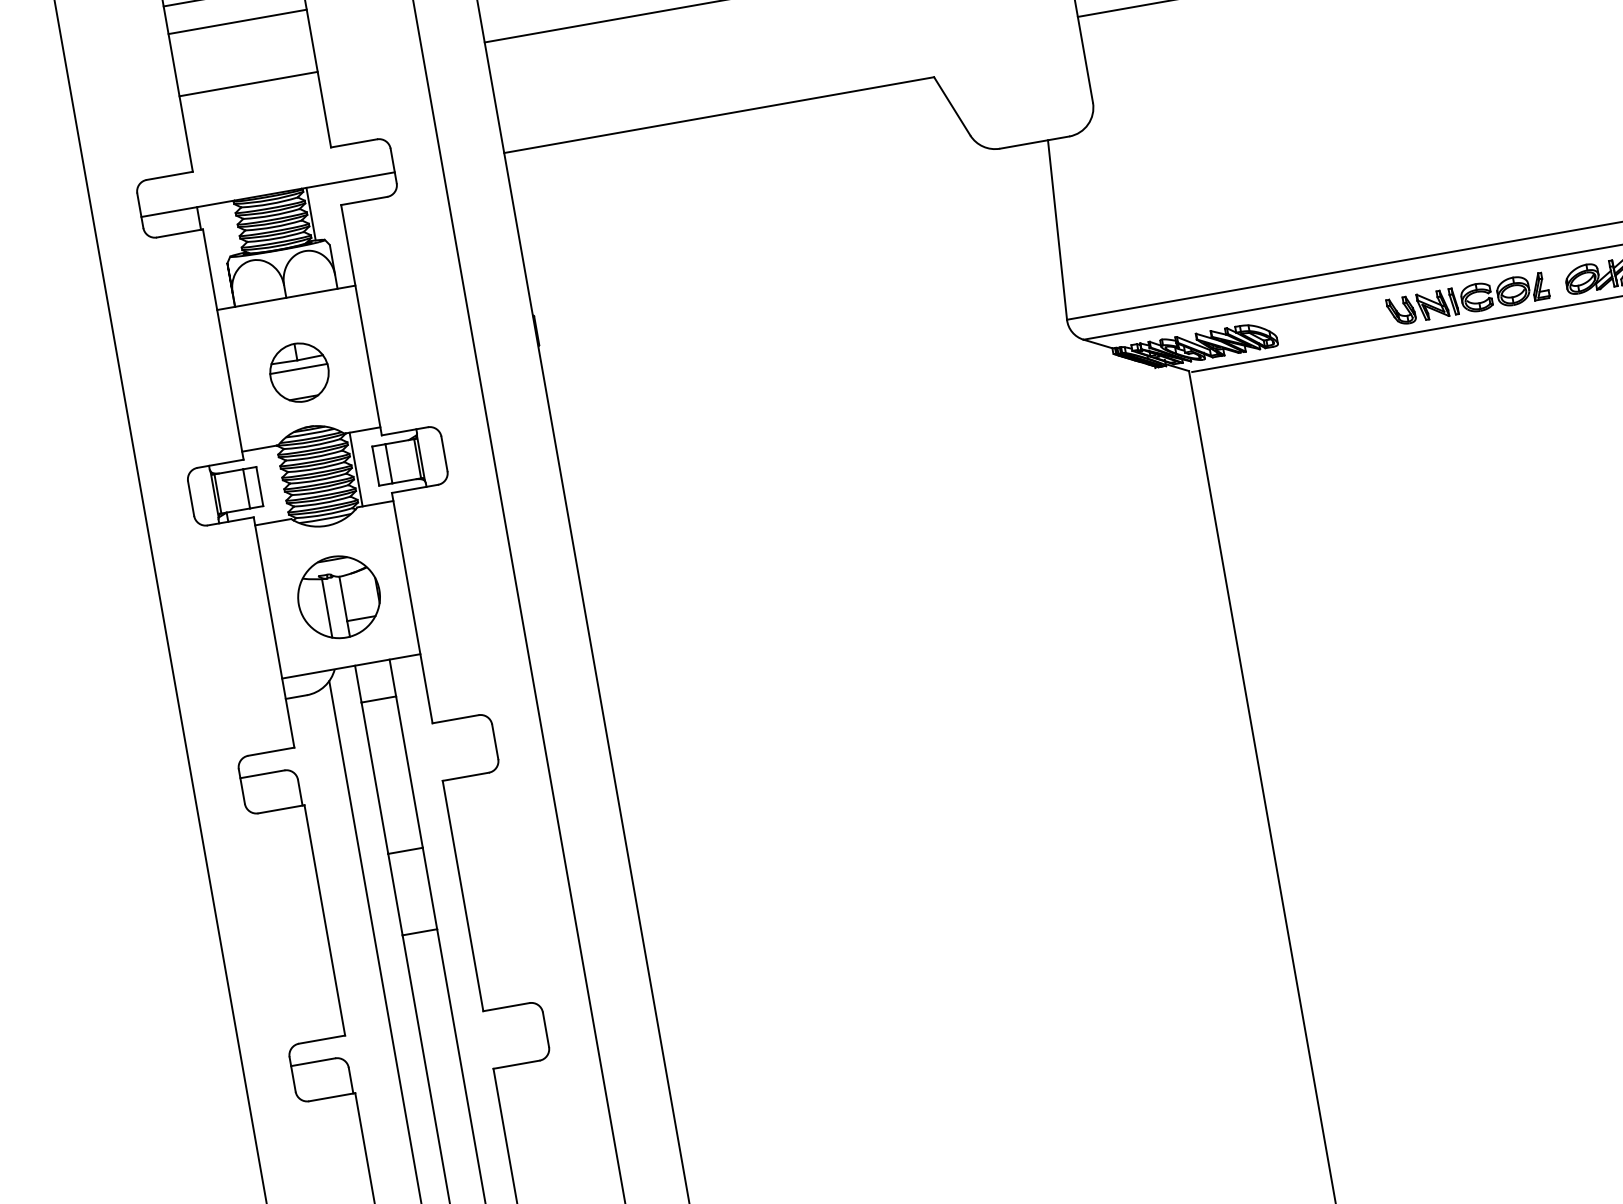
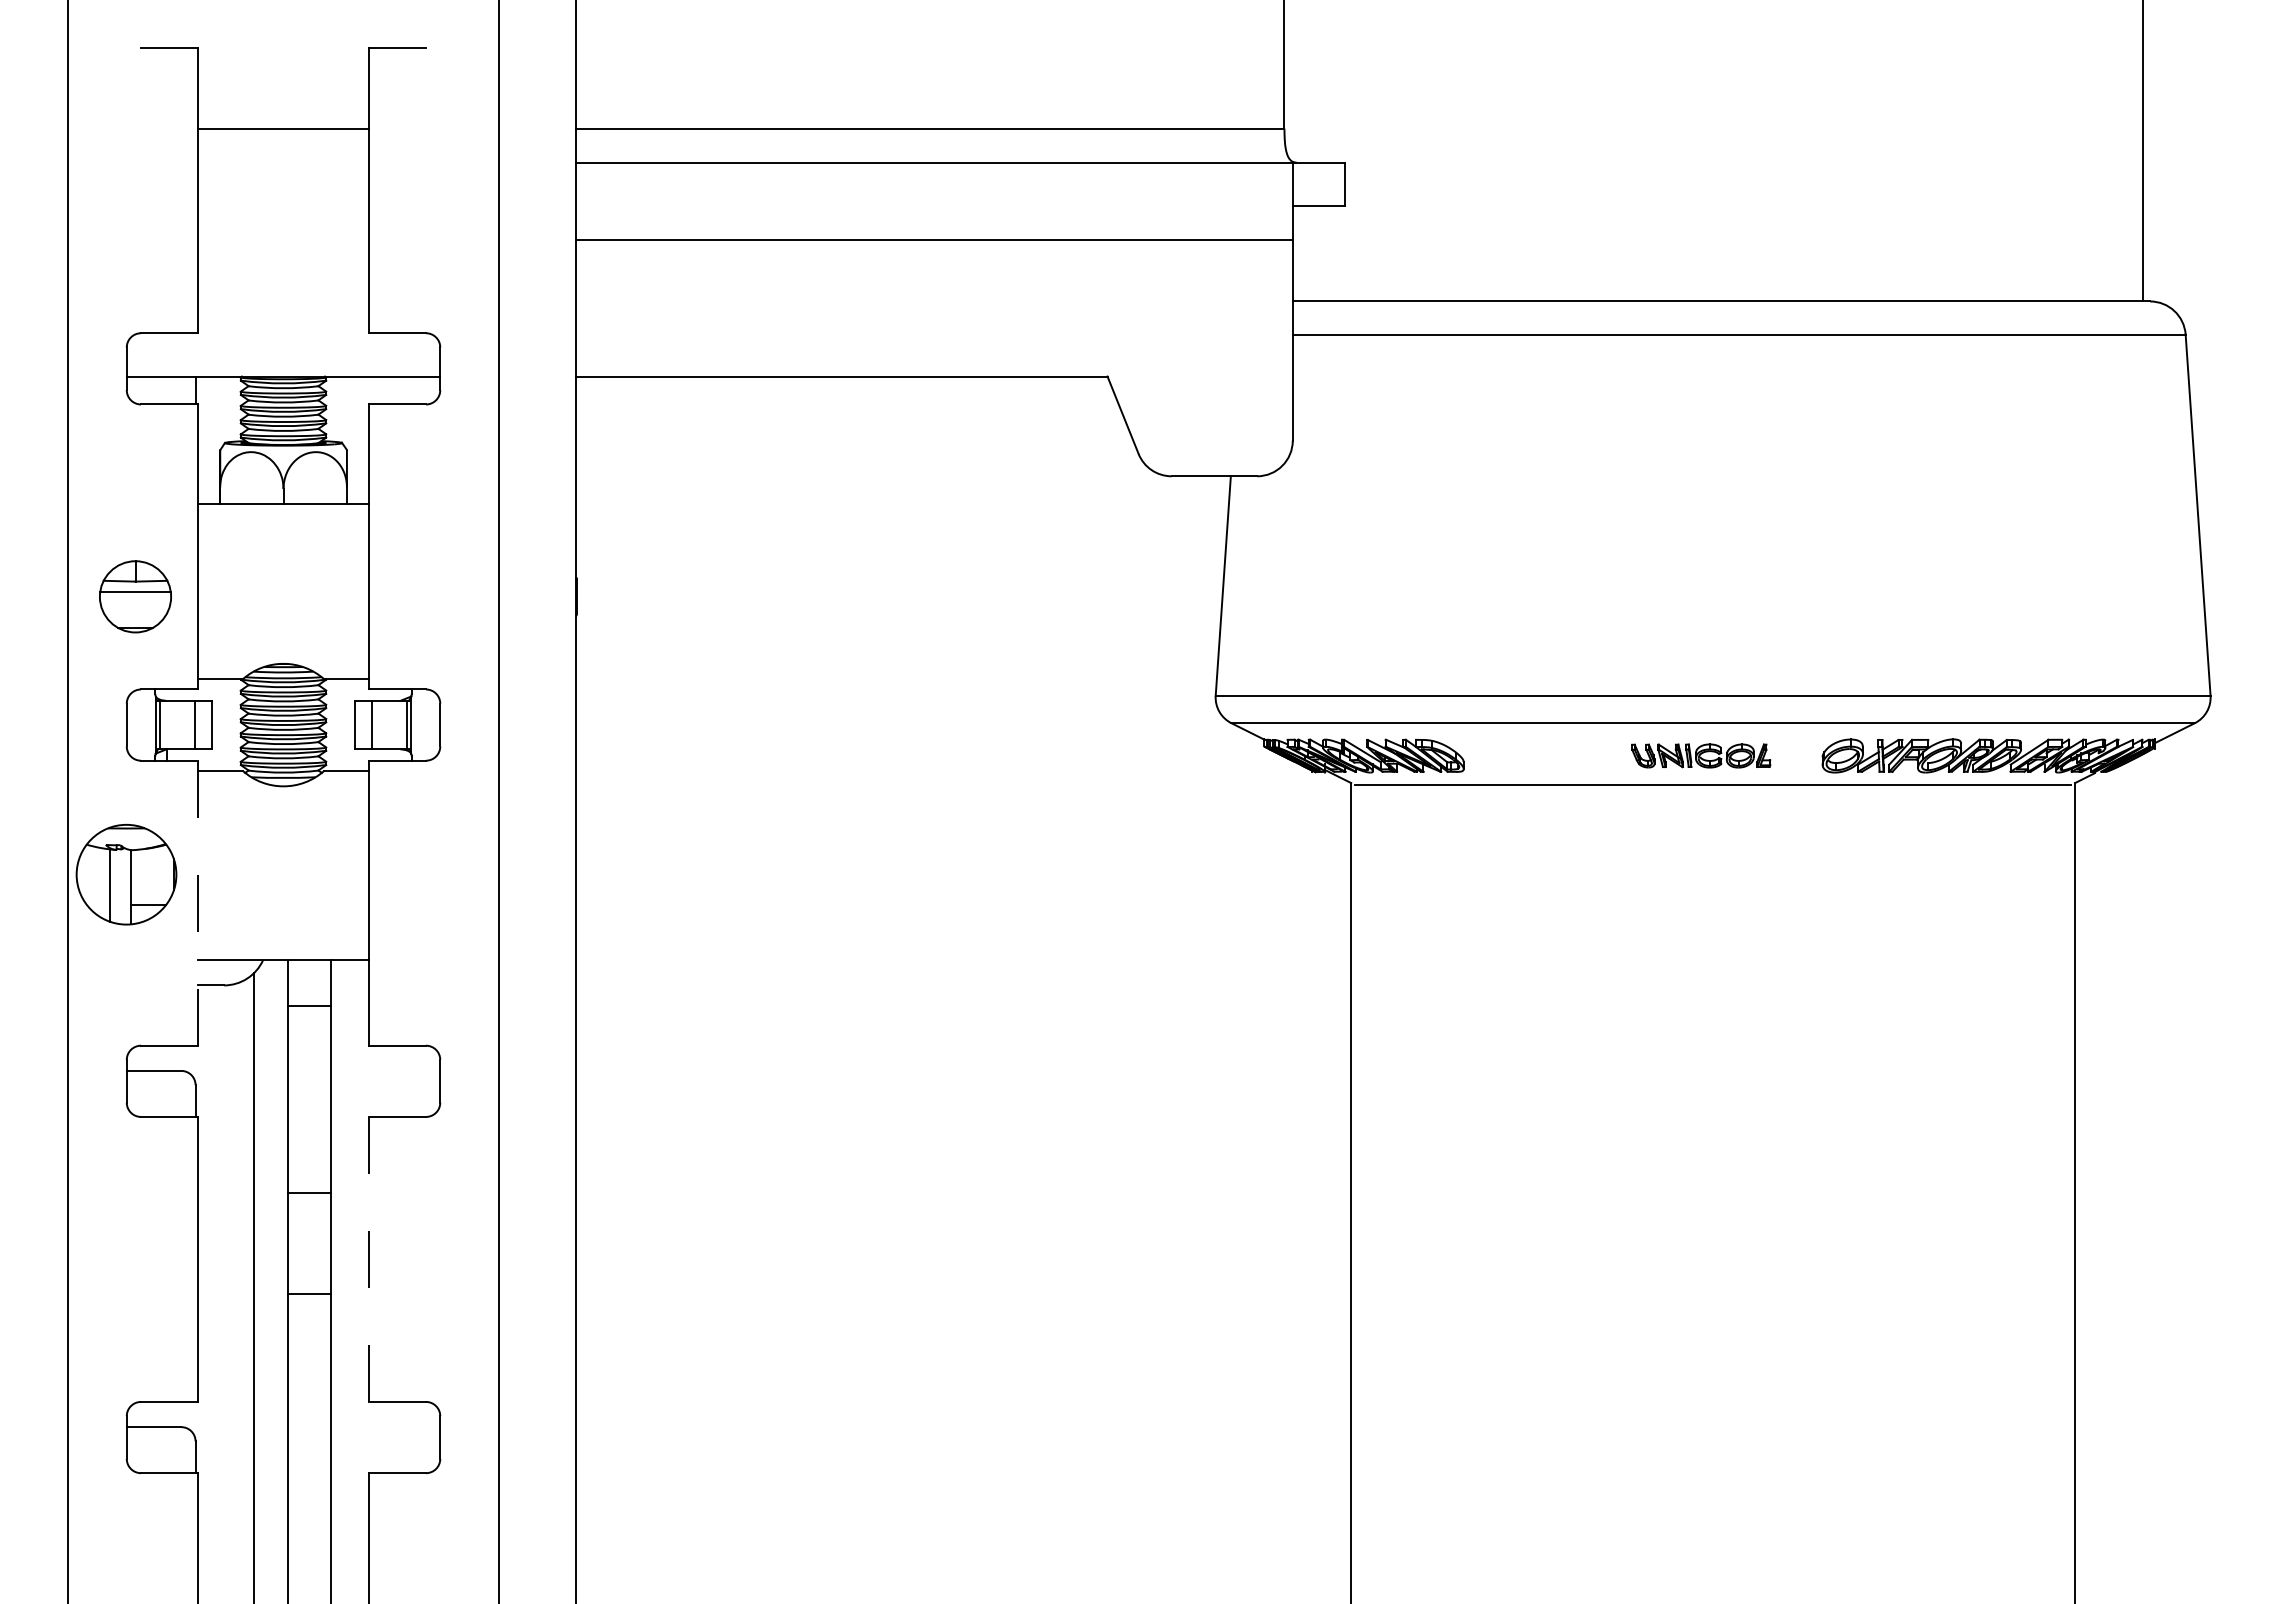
line: (237, 21) -> (283, 162), removed
line: (248, 83) -> (283, 239), removed
line: (310, 213) -> (330, 408), removed
part: (1467, 298) -> (1700, 755), size x0.7
part: (299, 372) -> (135, 596), moved
line: (355, 469) -> (330, 724), removed
part: (339, 597) -> (126, 874), moved
line: (274, 632) -> (198, 903), solid -> dashed
line: (463, 895) -> (369, 1258), solid -> dashed

